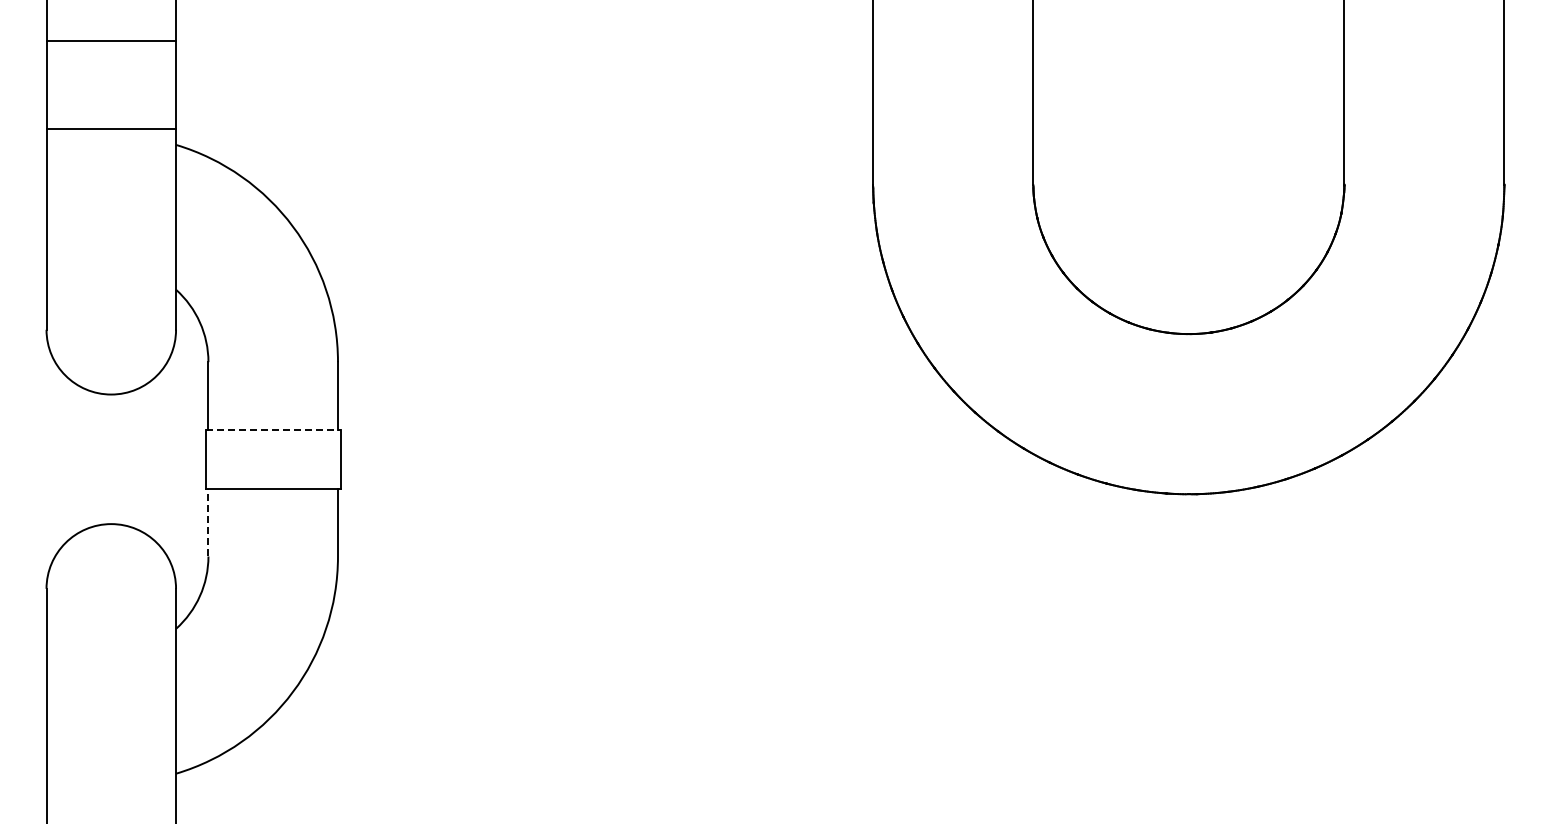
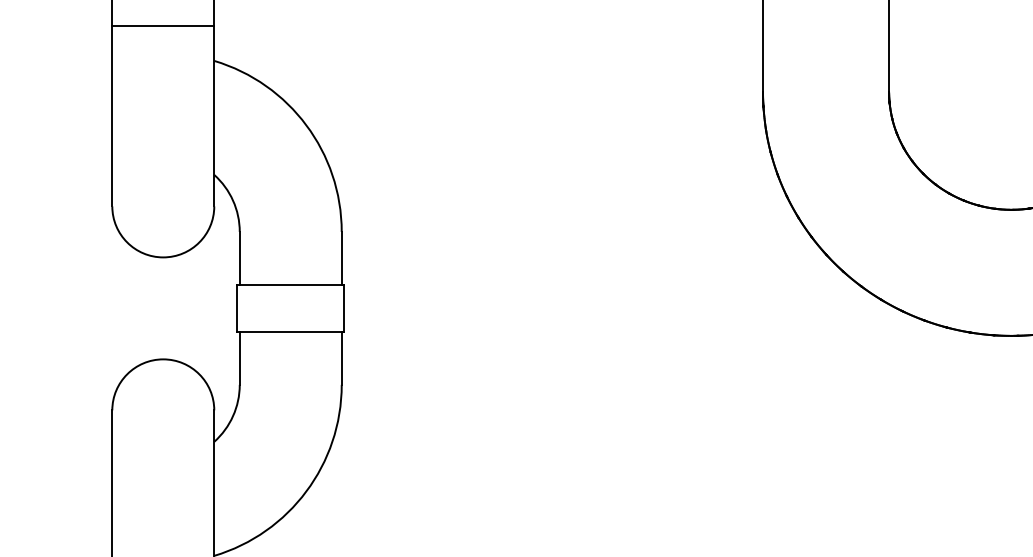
line: (111, 129) -> (163, 25), moved
line: (273, 429) -> (290, 284), dashed -> solid
line: (208, 522) -> (239, 358), dashed -> solid

